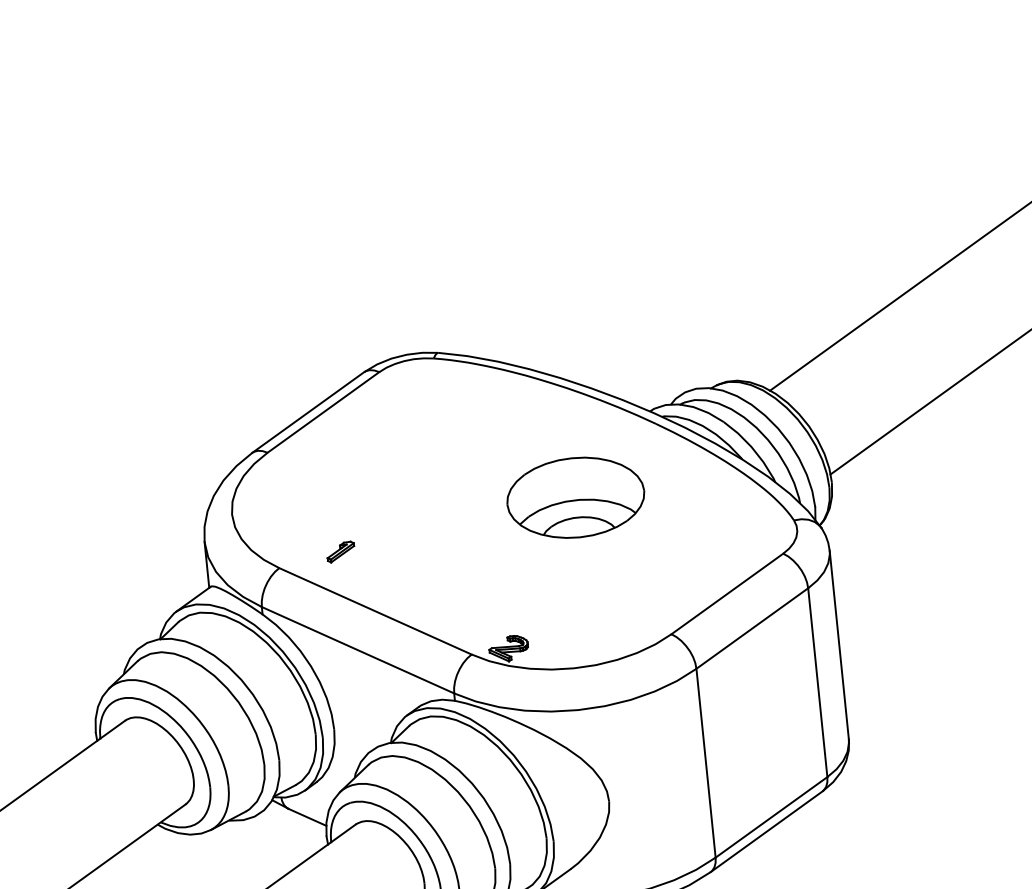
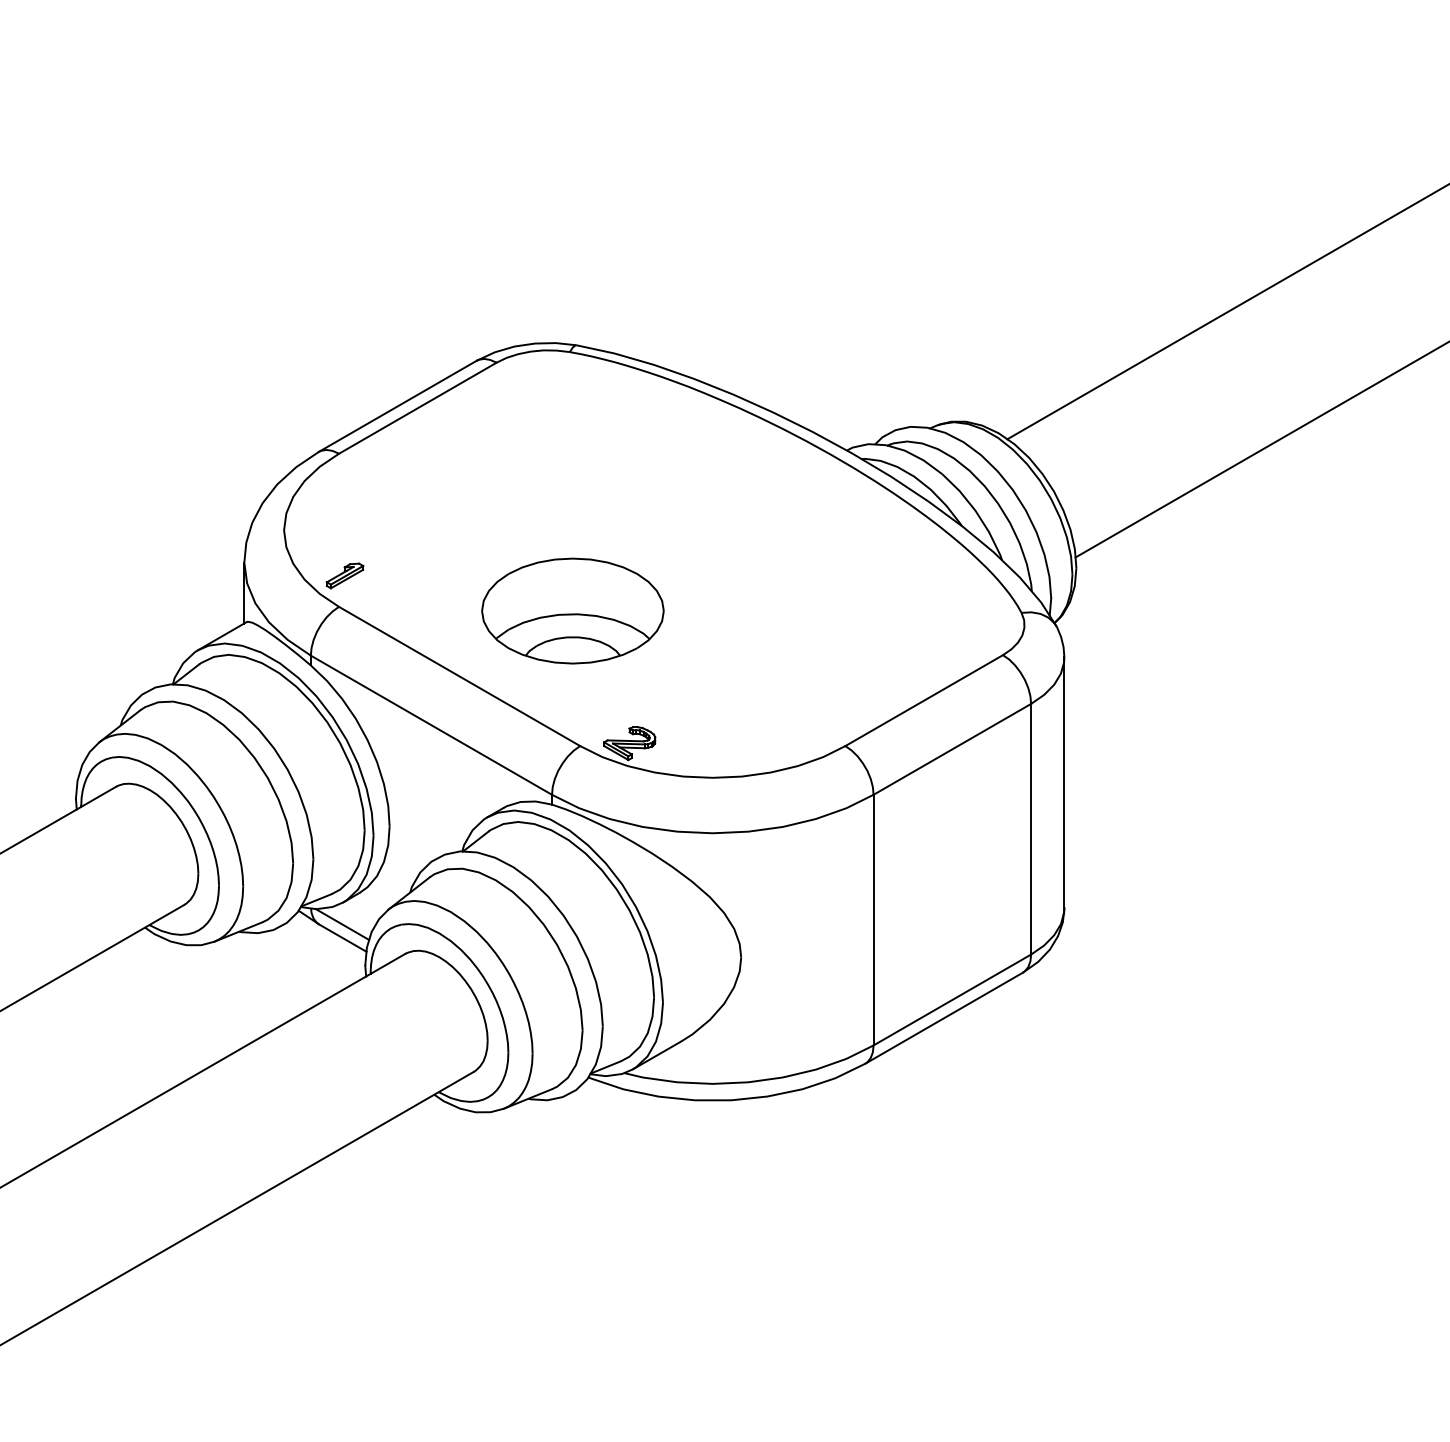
part: (575, 497) -> (572, 610), moved
part: (340, 551) -> (344, 575), moved
line: (306, 807) -> (342, 924), added

